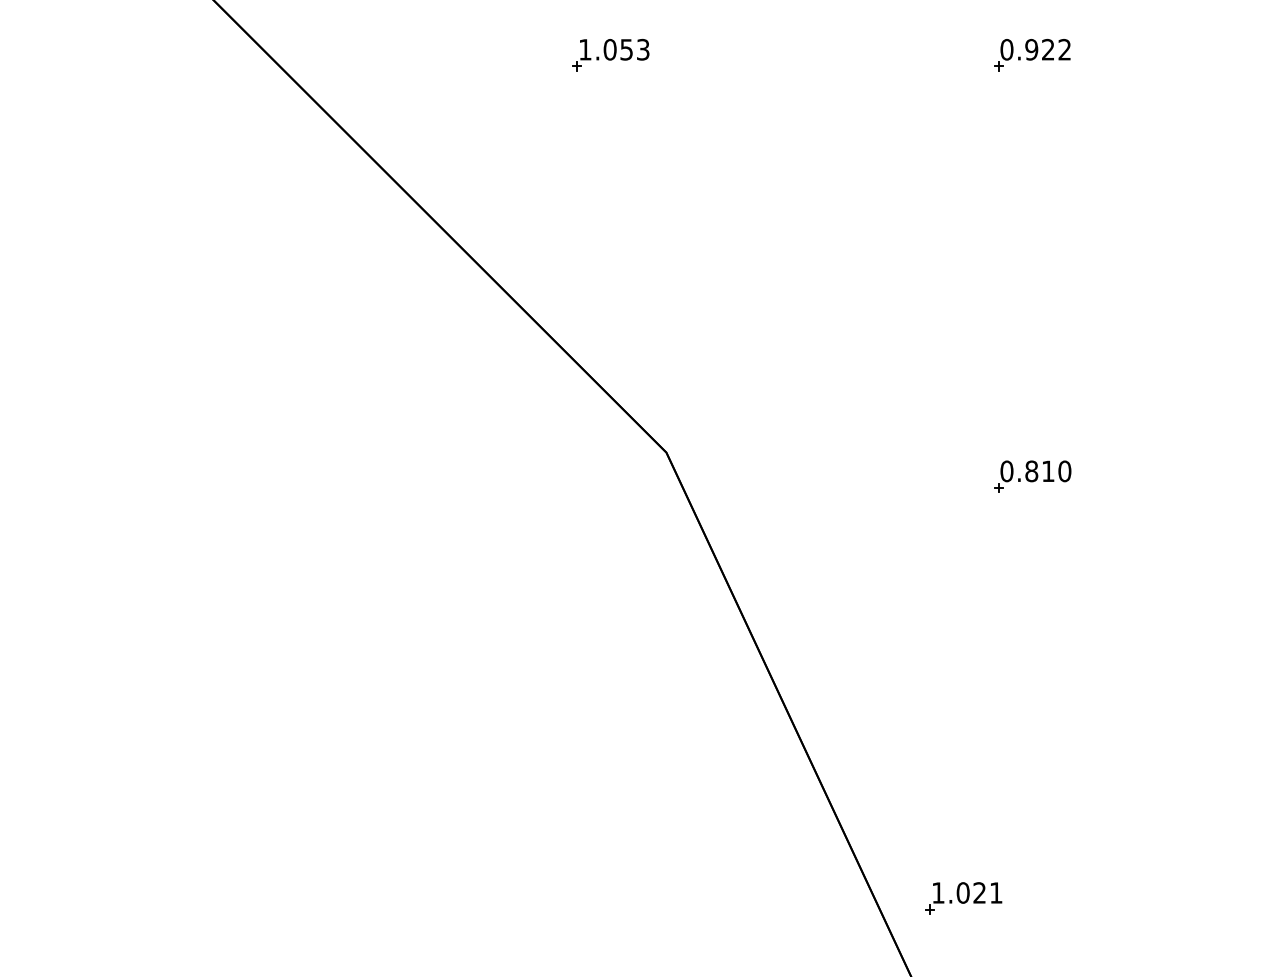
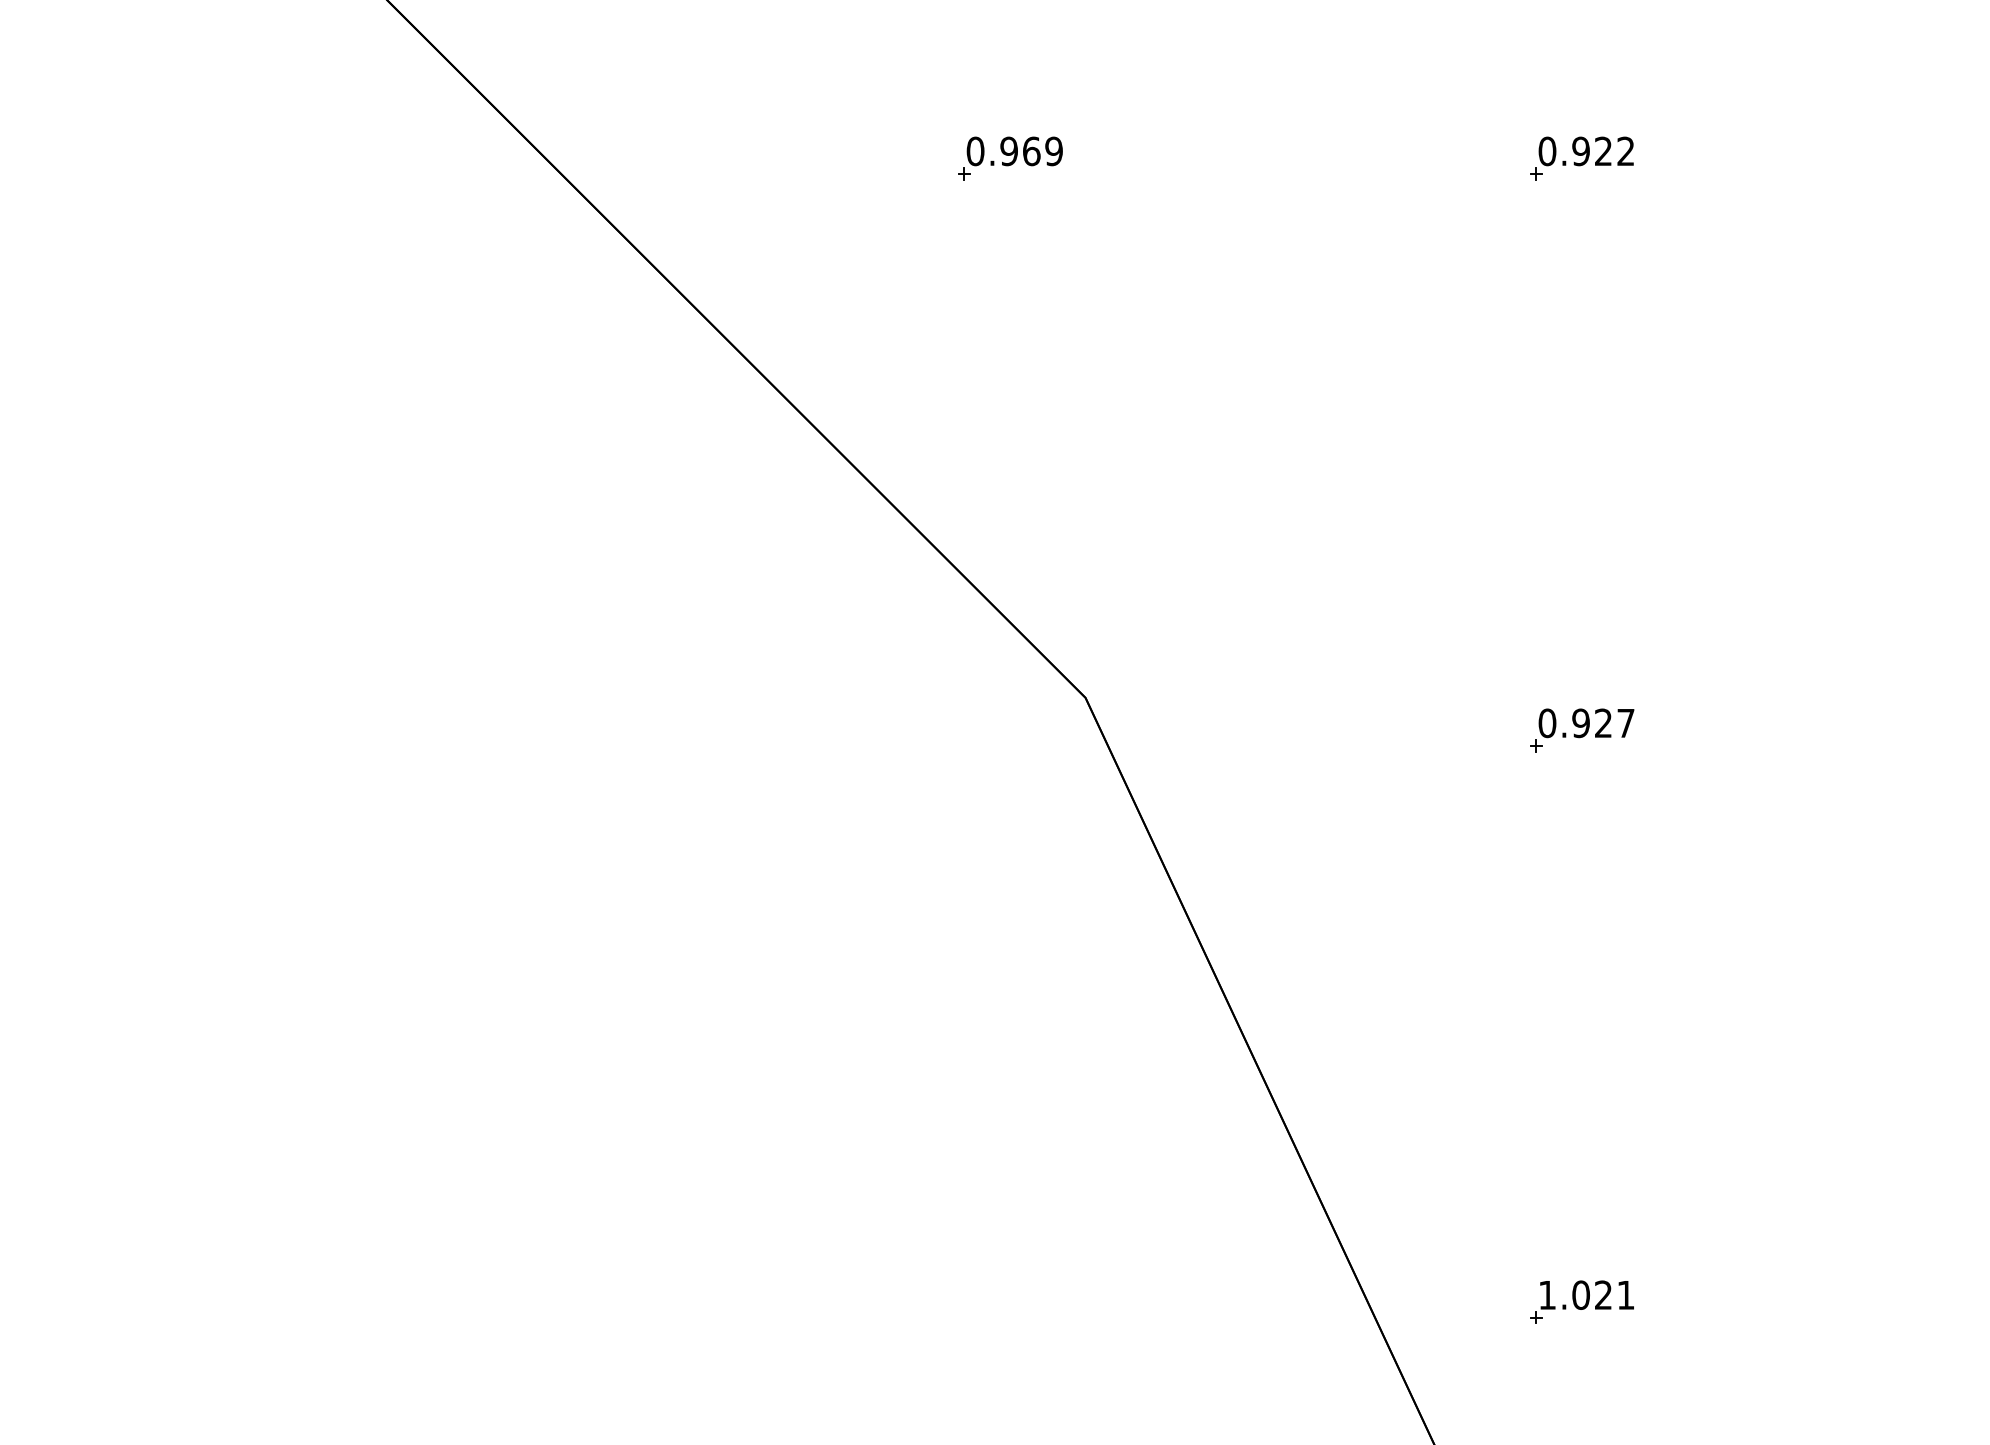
text: (614, 49) -> (1014, 151), 1.053 -> 0.969
text: (1048, 471) -> (1603, 723), 0.810 -> 0.927
part: (963, 897) -> (1581, 1301), moved

